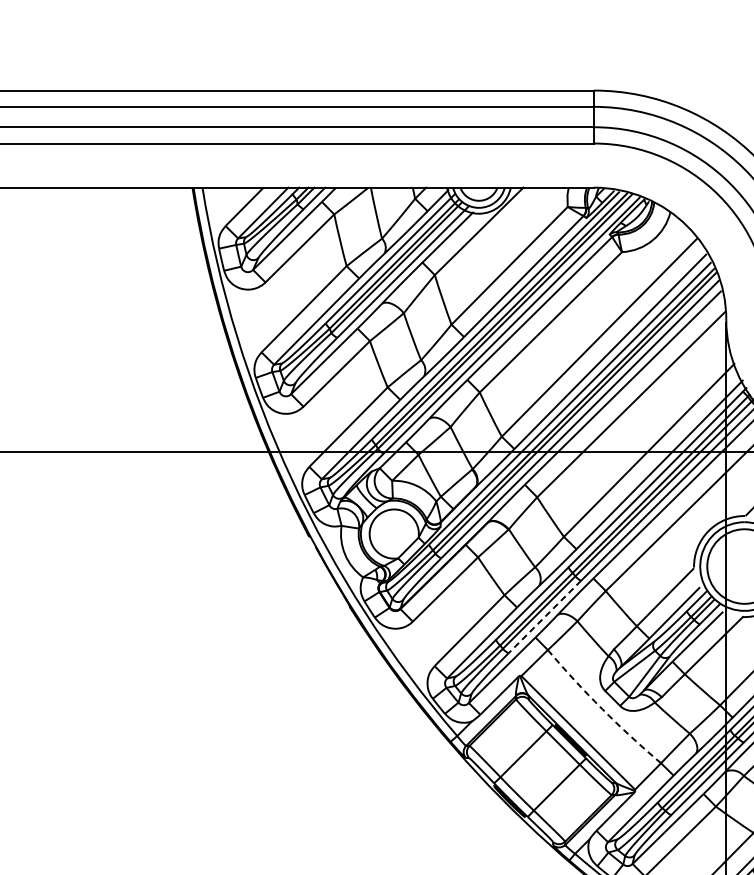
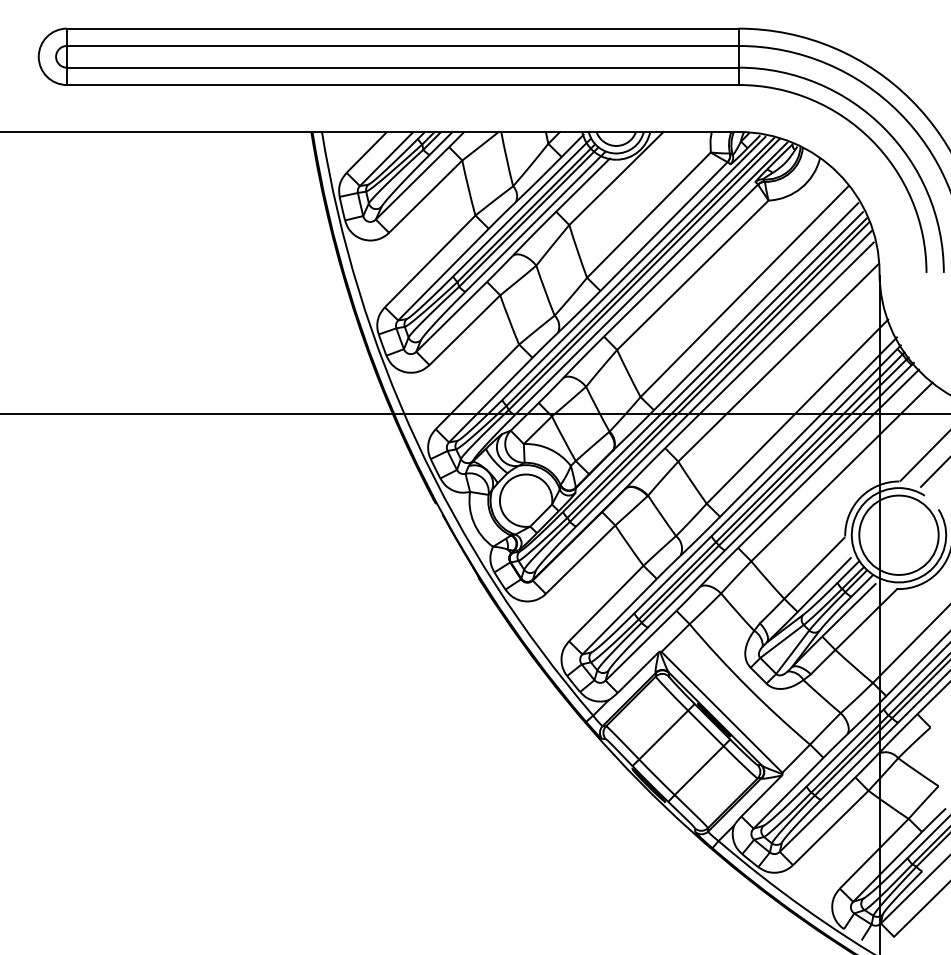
line: (544, 616) -> (686, 588), dashed -> solid
arc: (602, 708) -> (747, 686), dashed -> solid

